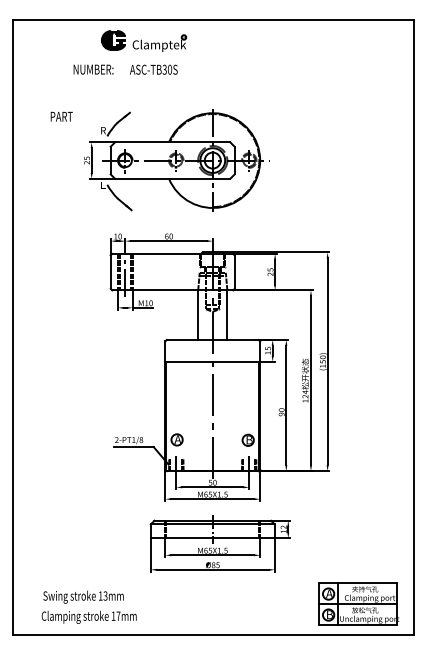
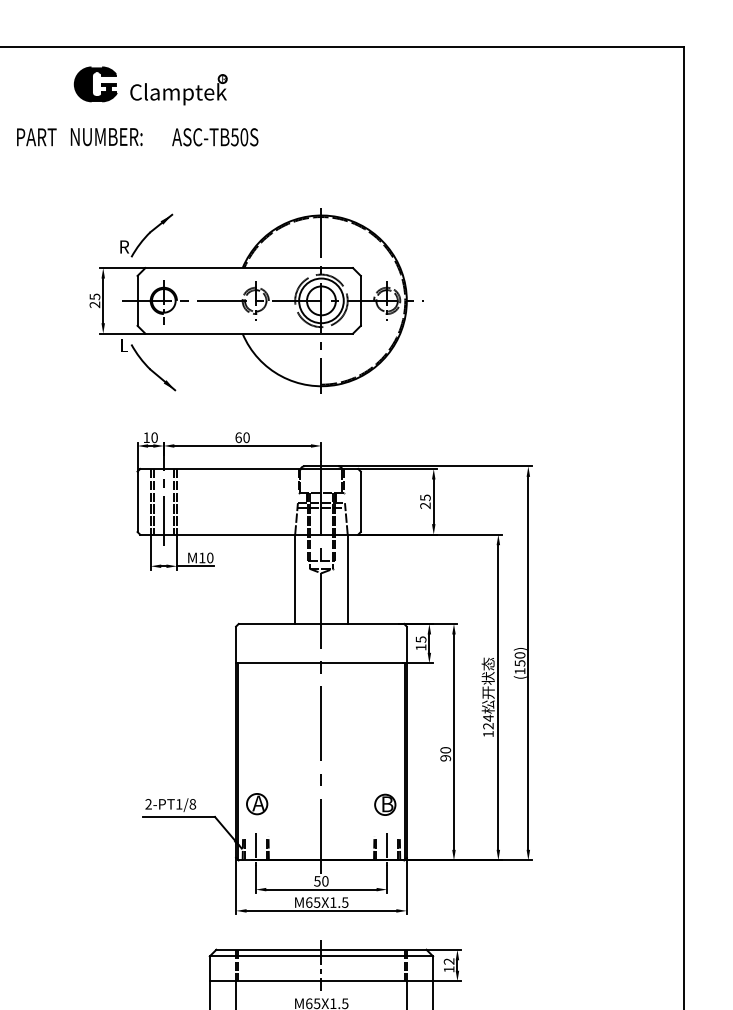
part: (144, 40) -> (151, 84), moved
text: (164, 68) -> (234, 134), ASC-TB30S -> ASC-TB50S
text: (61, 116) -> (36, 136), moved

